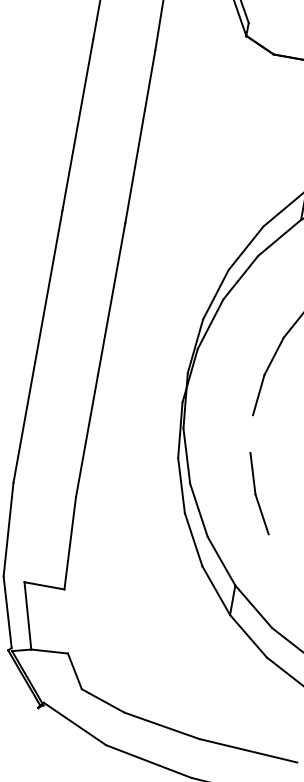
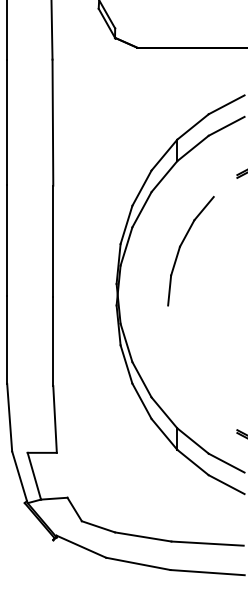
part: (259, 492) -> (182, 359), removed

